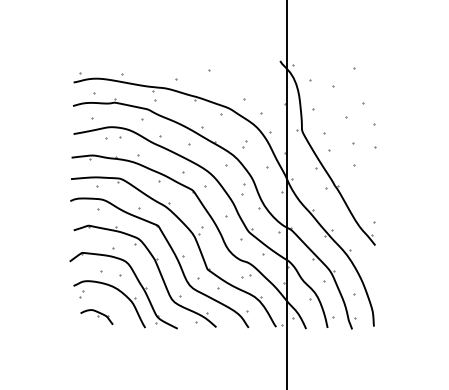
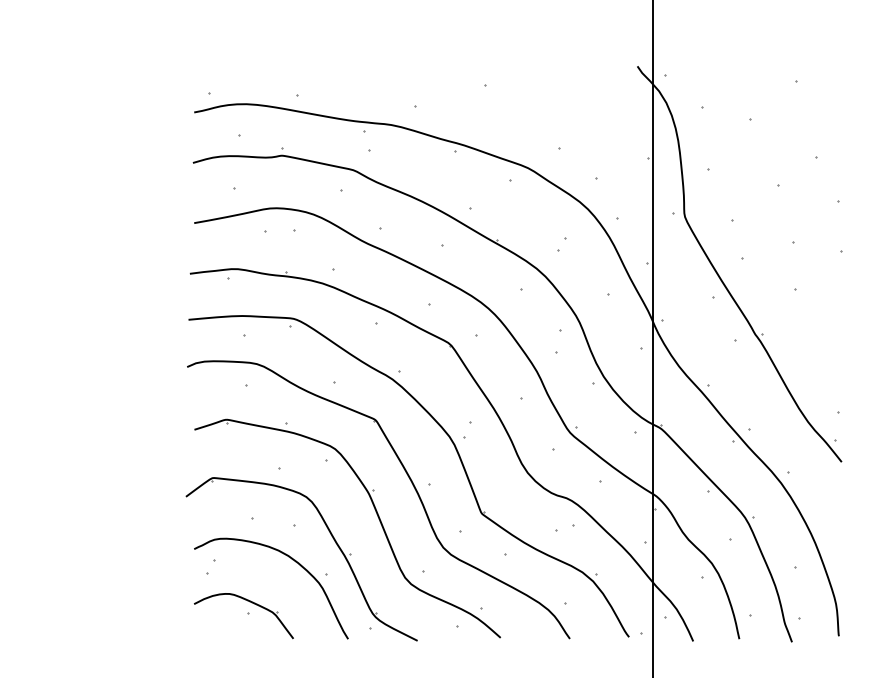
part: (96, 317) -> (243, 616), size x1.43

